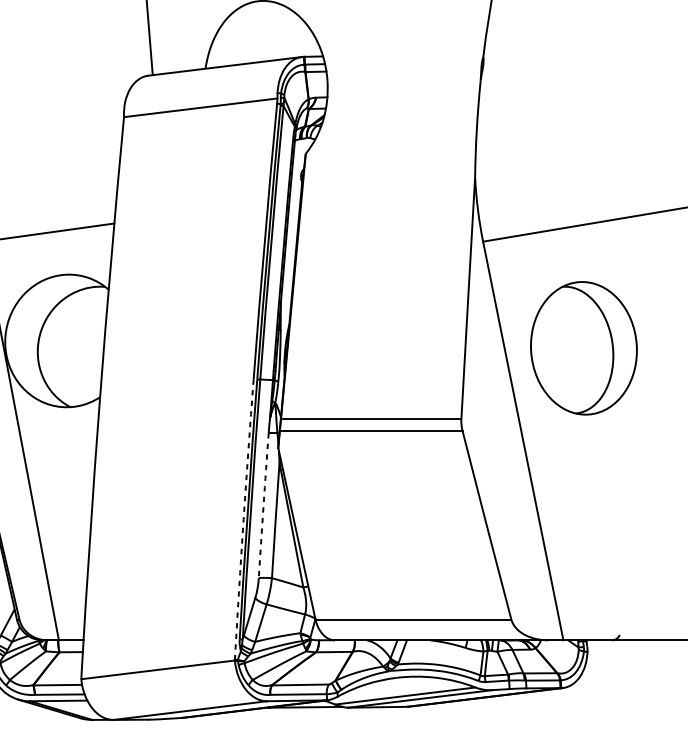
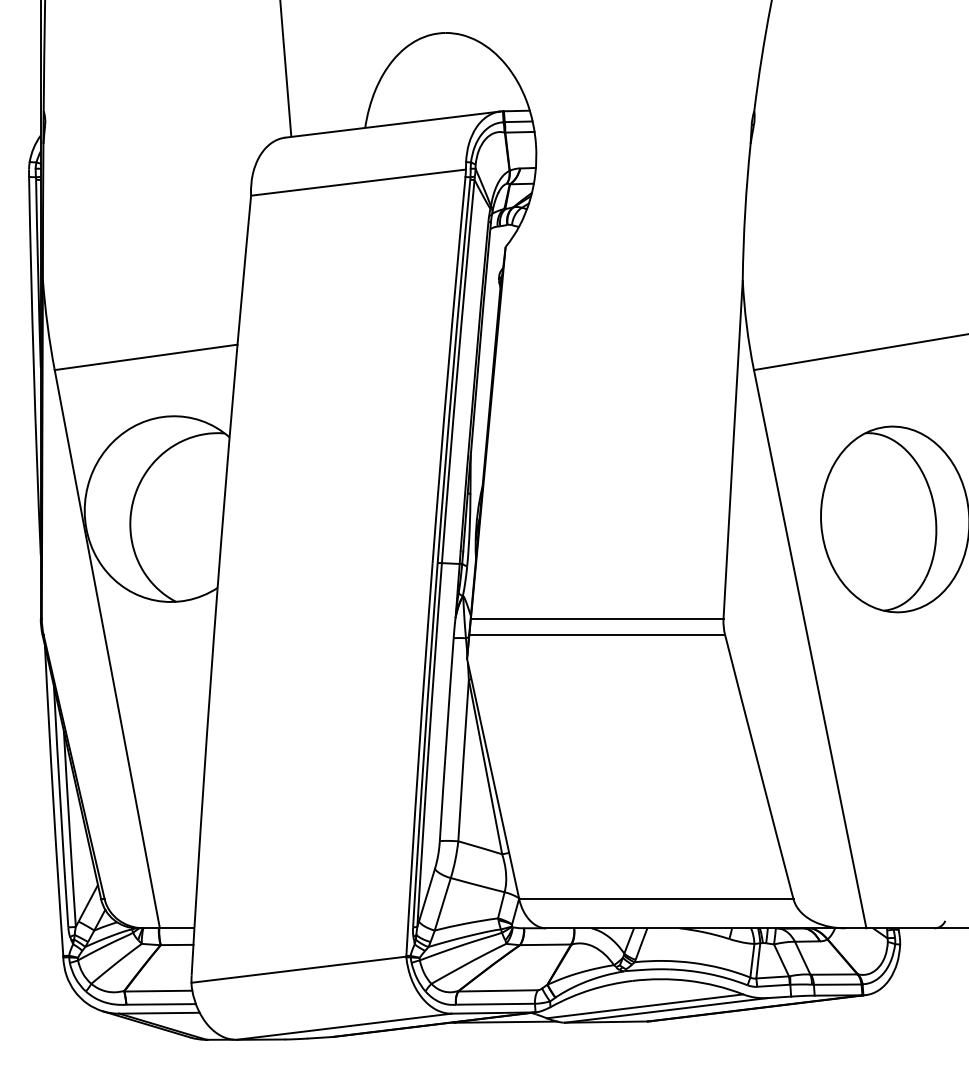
arc: (263, 505) -> (446, 739), dashed -> solid
arc: (243, 519) -> (418, 759), dashed -> solid

